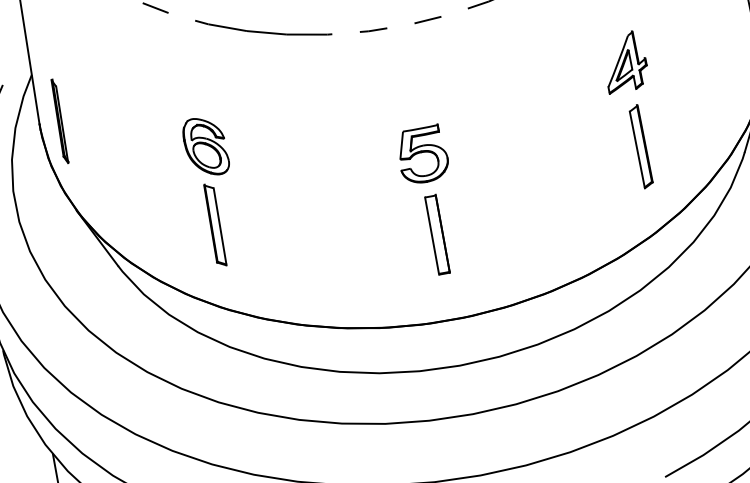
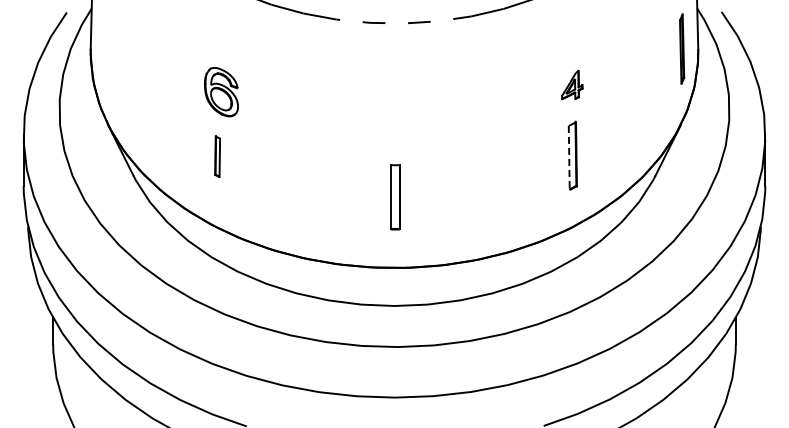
part: (625, 61) -> (572, 84), size x0.6
part: (59, 121) -> (107, 50), removed
line: (637, 150) -> (569, 158), solid -> dashed
part: (422, 154) -> (395, 130), removed
part: (214, 224) -> (217, 156), size x0.6

